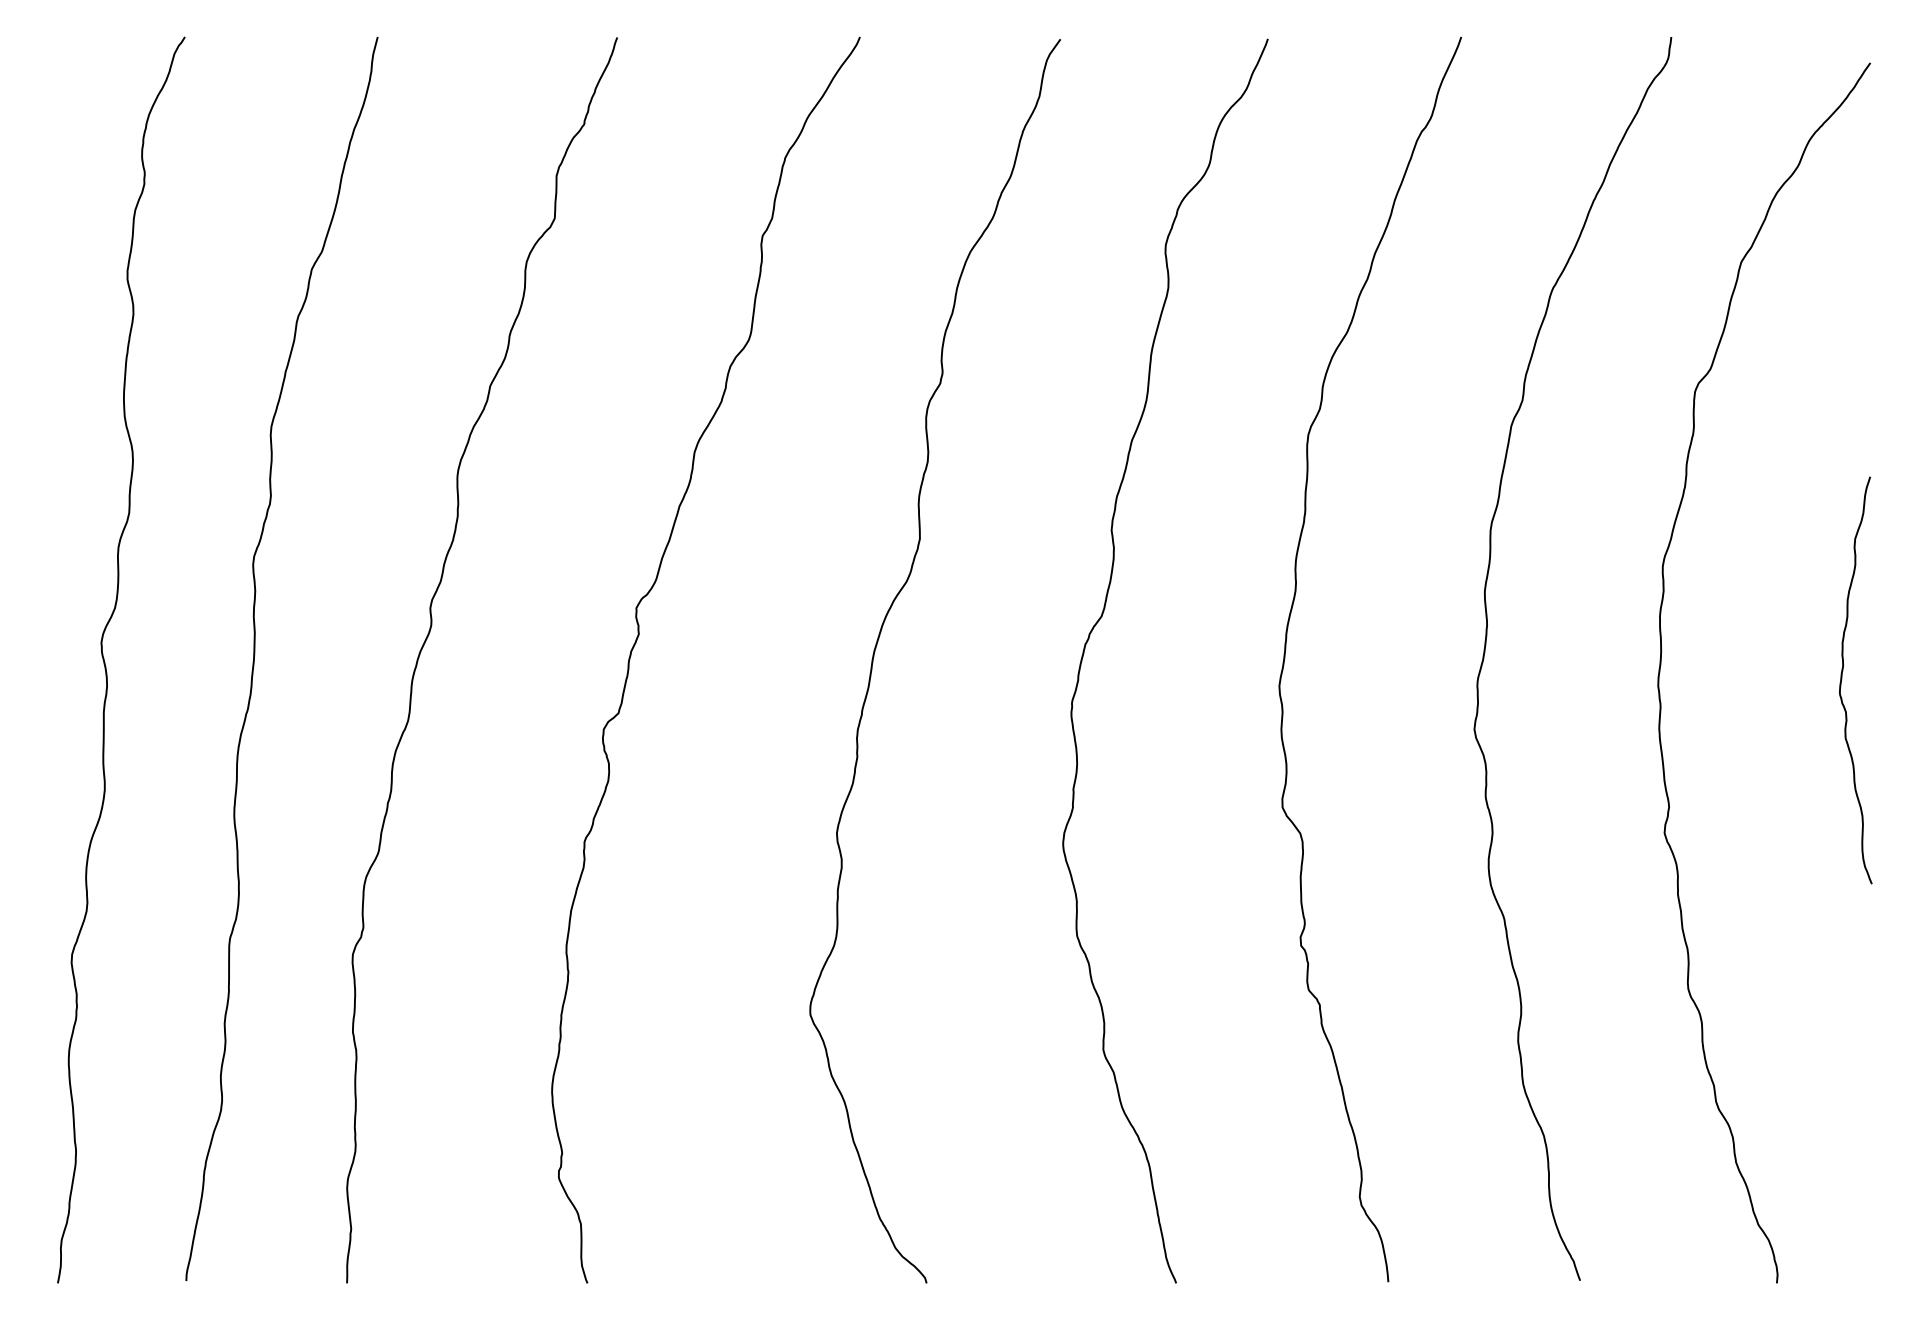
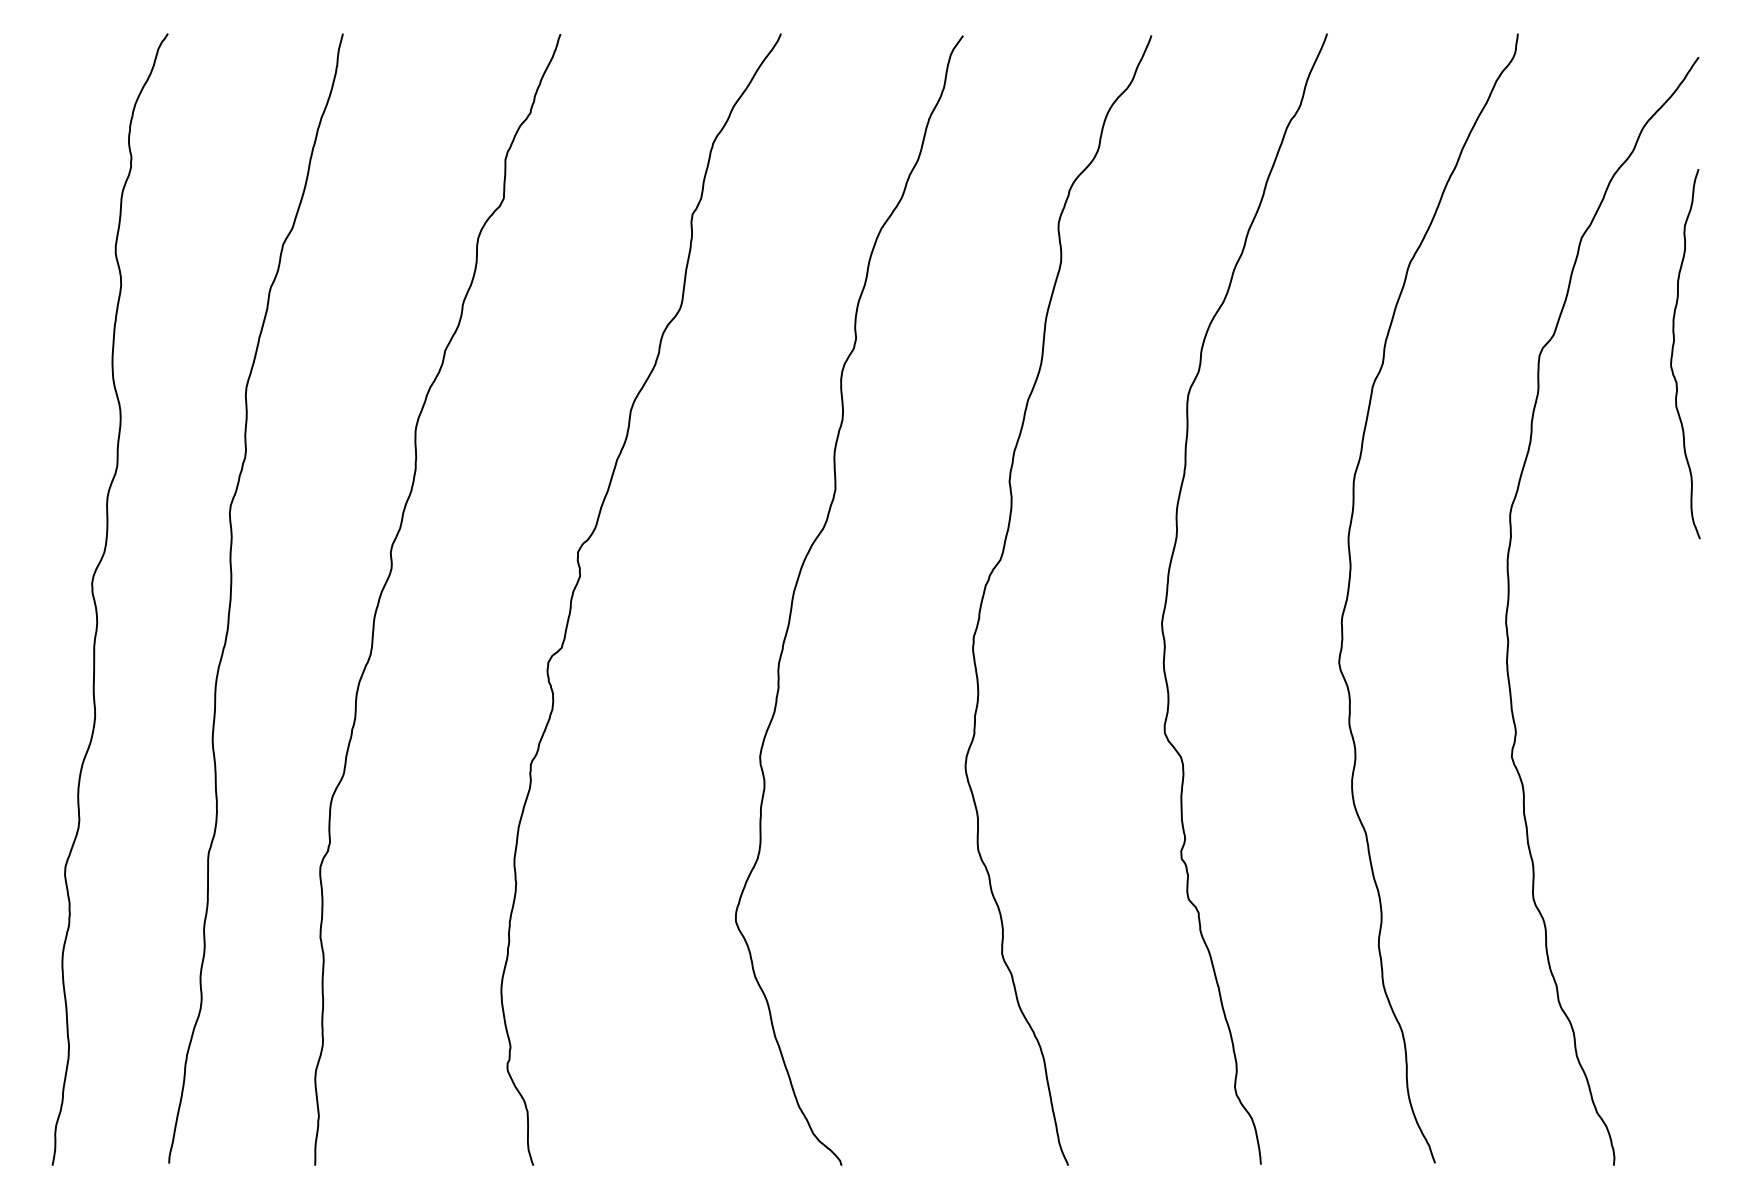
curve: (1842, 679) -> (1673, 353), moved

